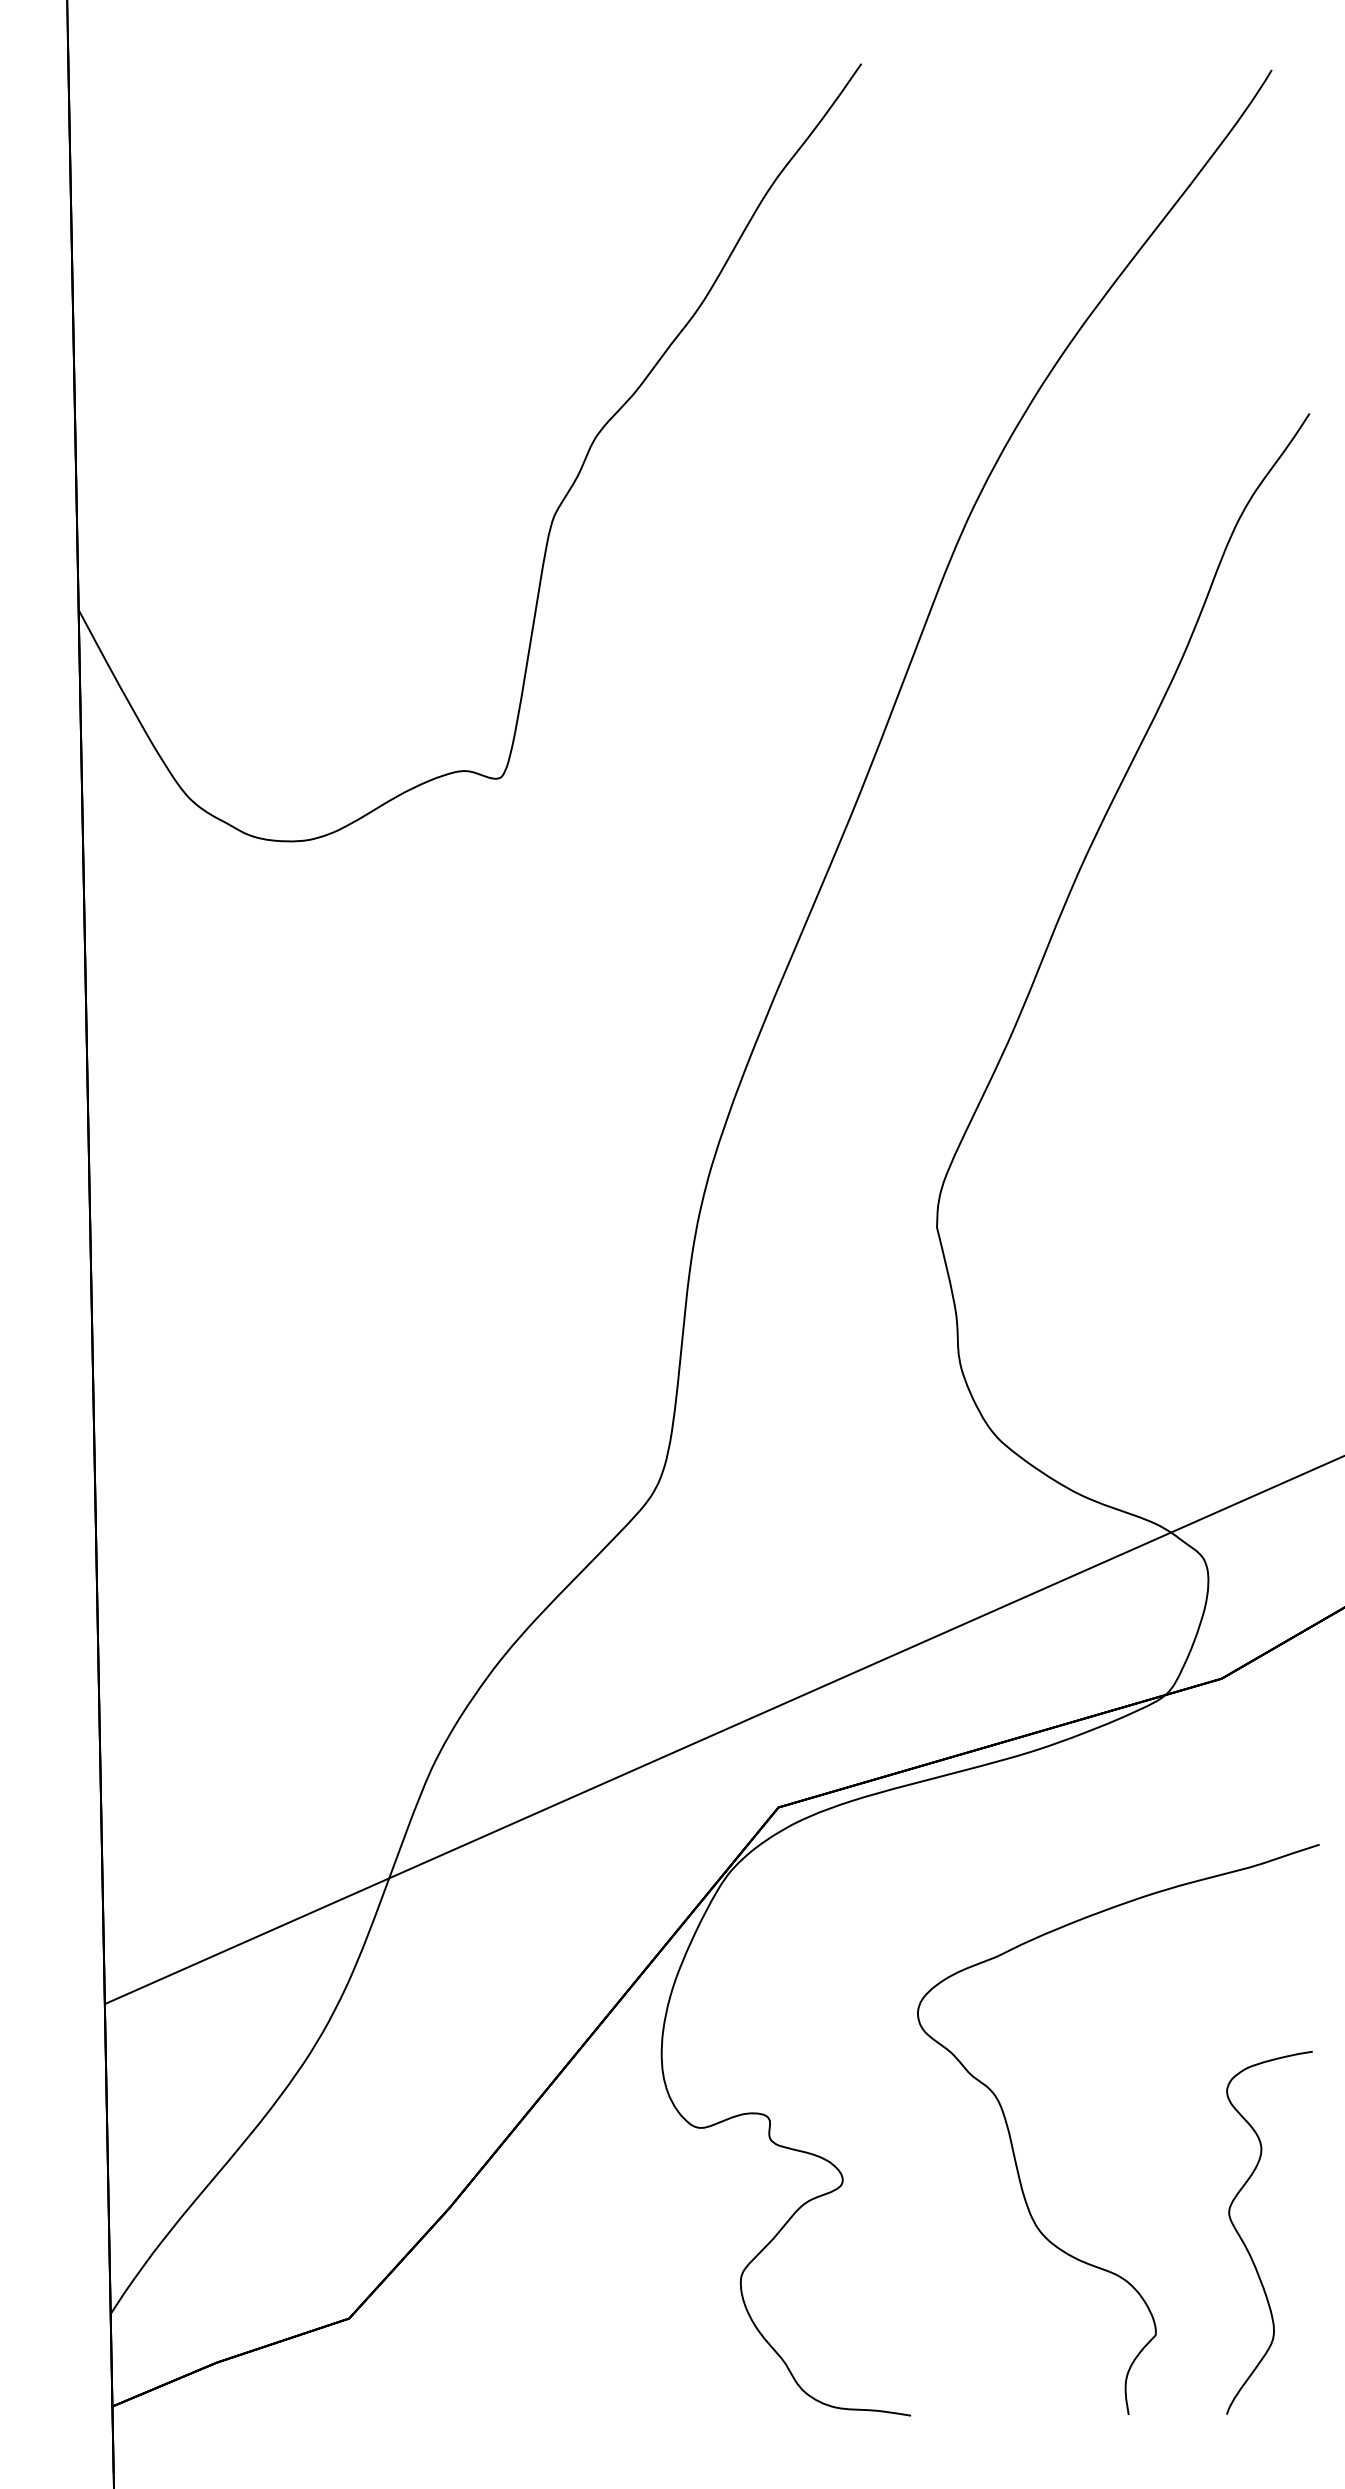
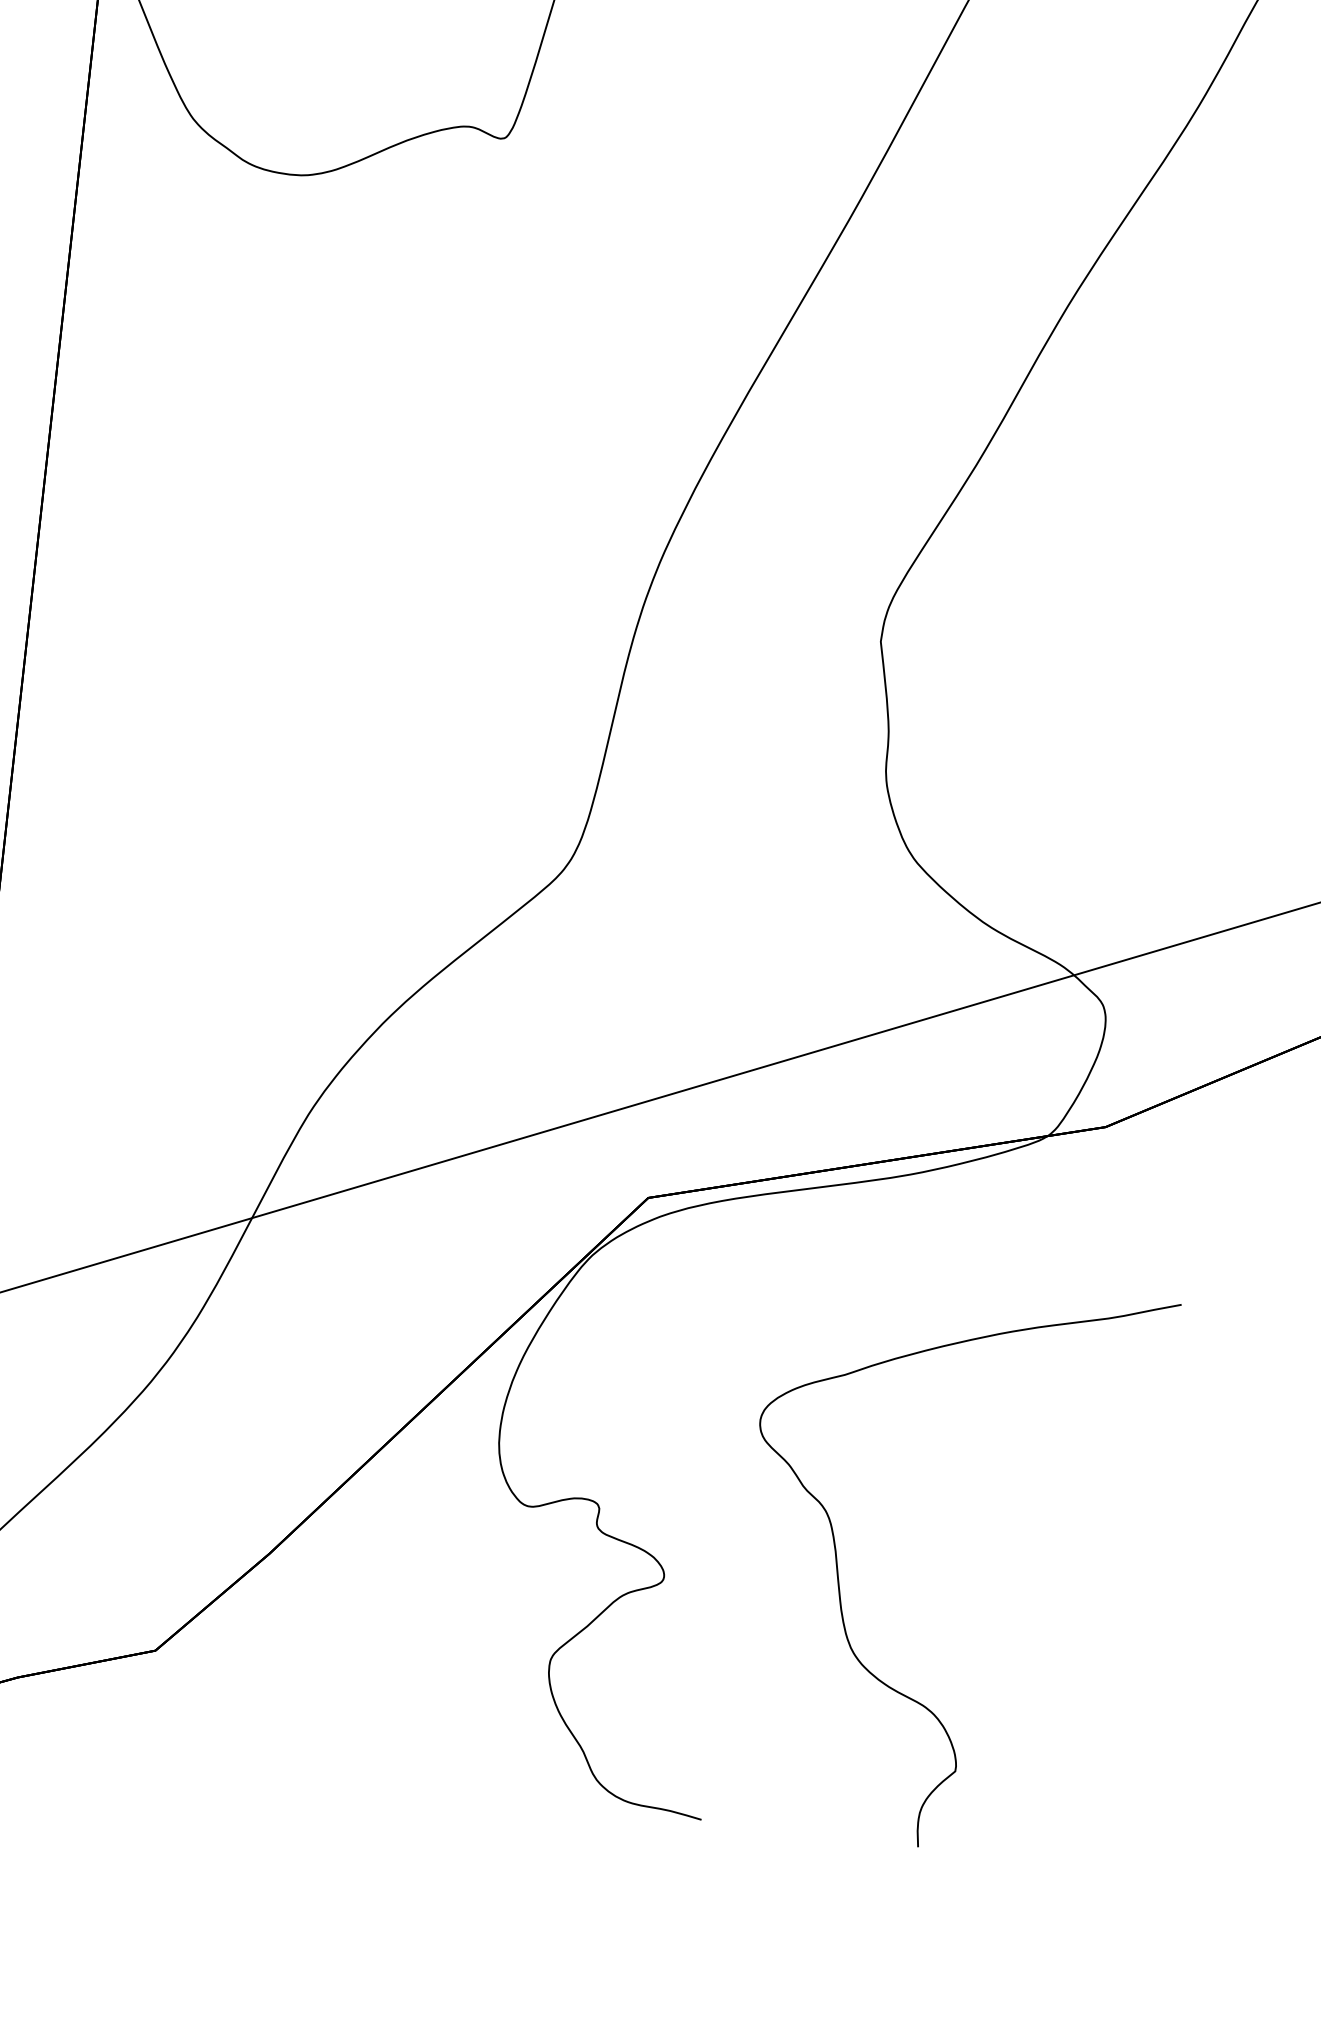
curve: (1246, 2245) -> (1057, 1693), removed

